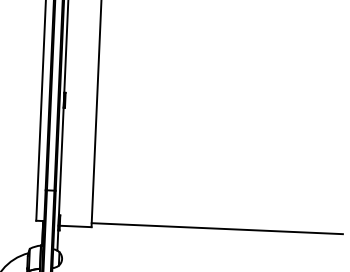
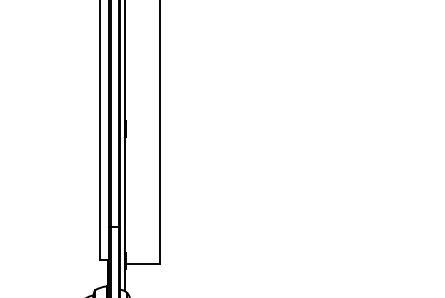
line: (217, 228) -> (295, 259), removed

